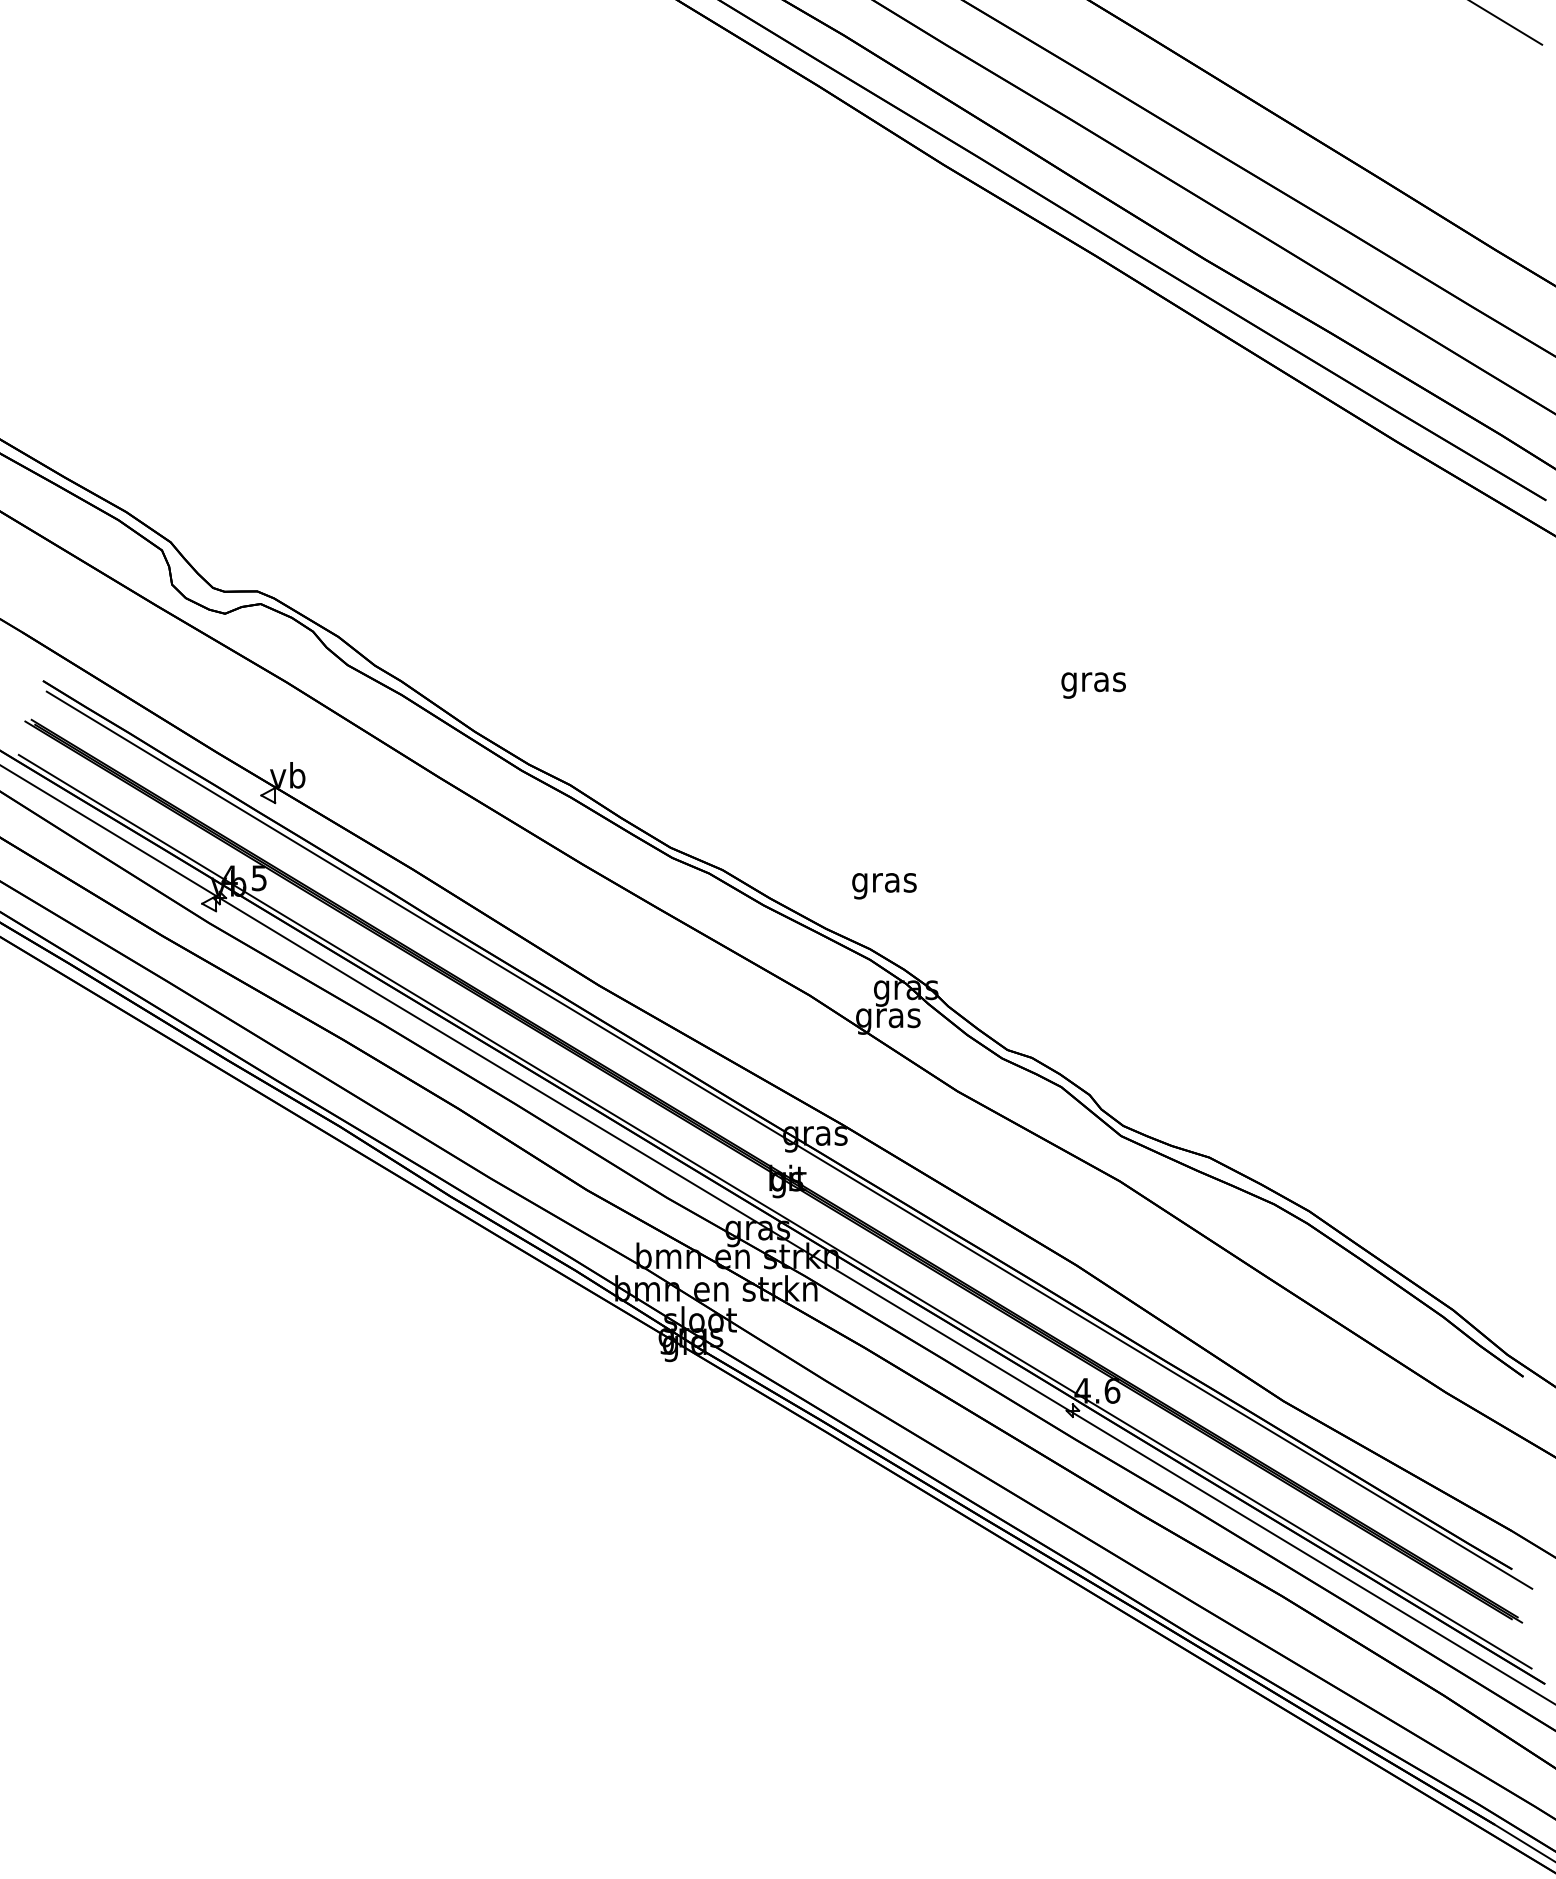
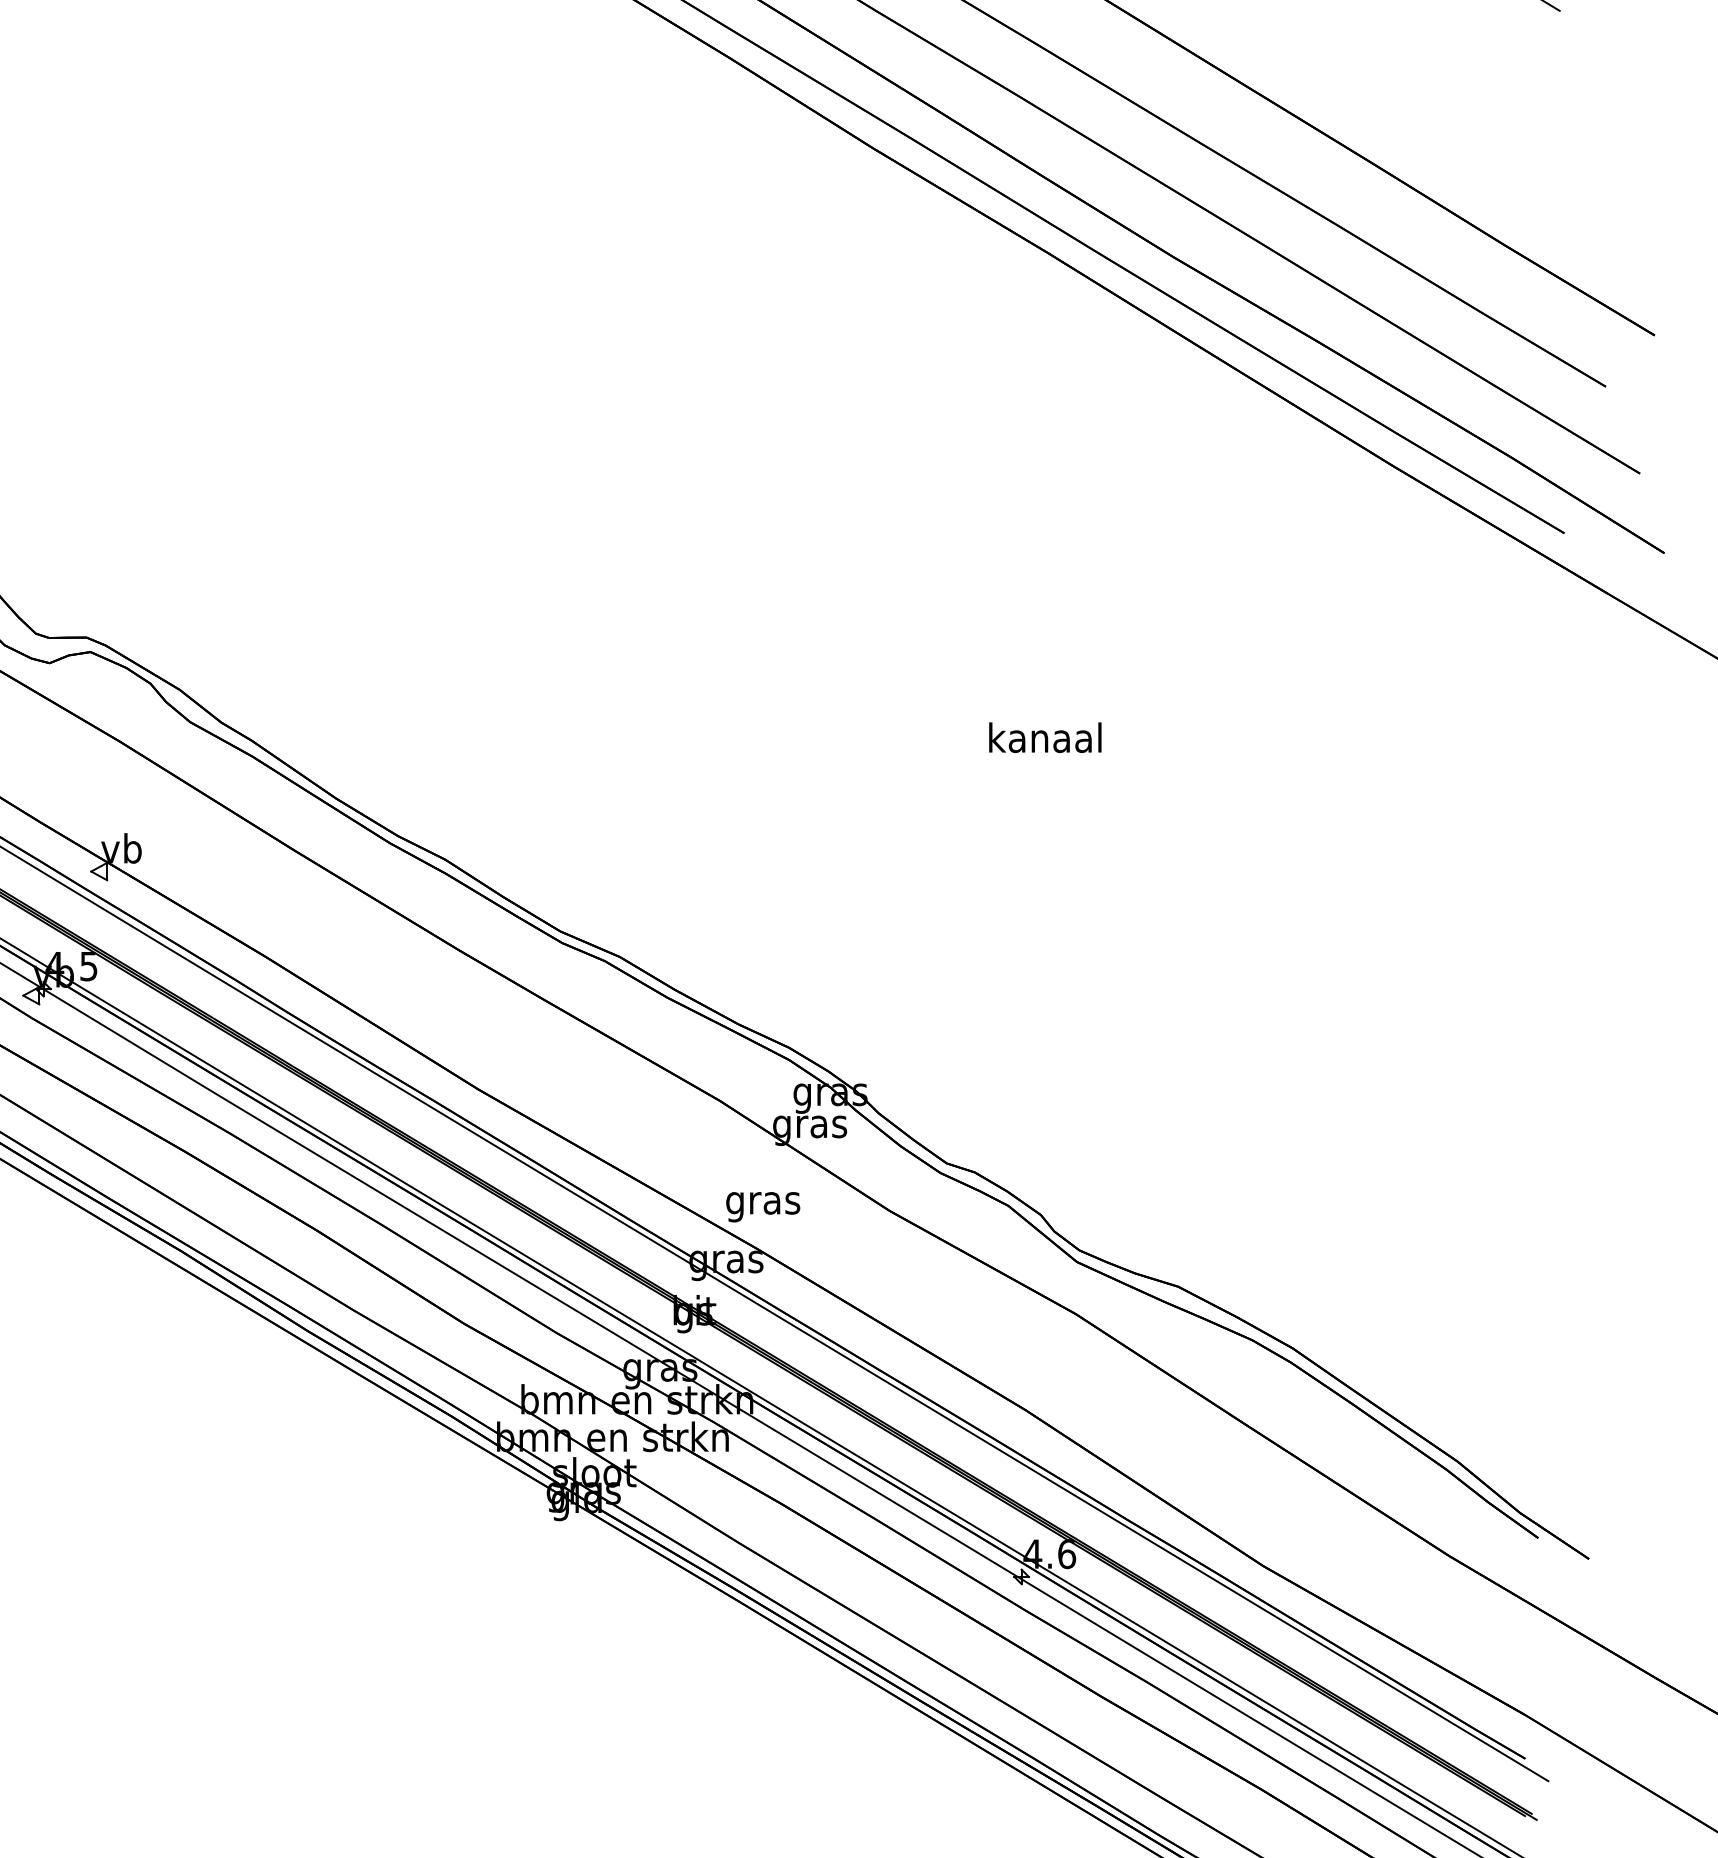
text: (1093, 681) -> (1045, 740), gras -> kanaal
text: (884, 886) -> (763, 1207), moved

